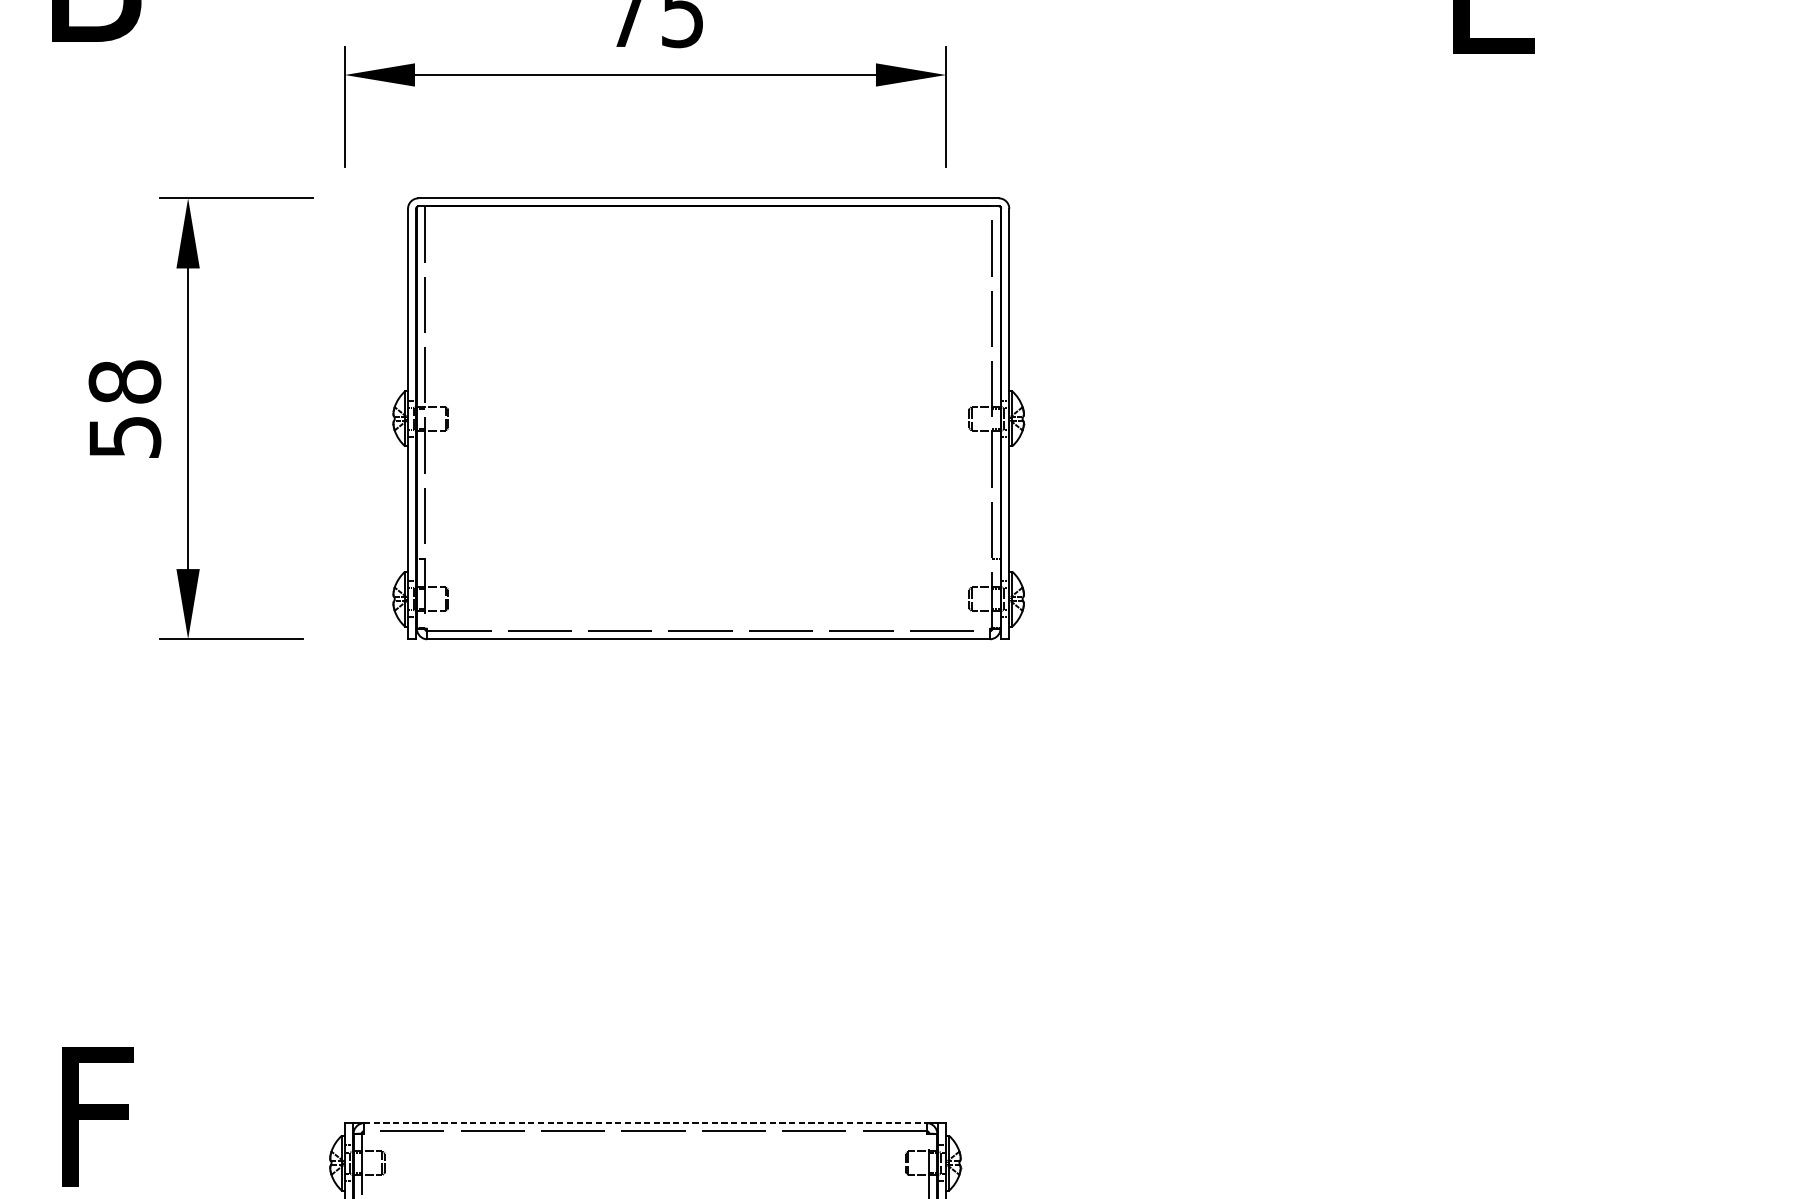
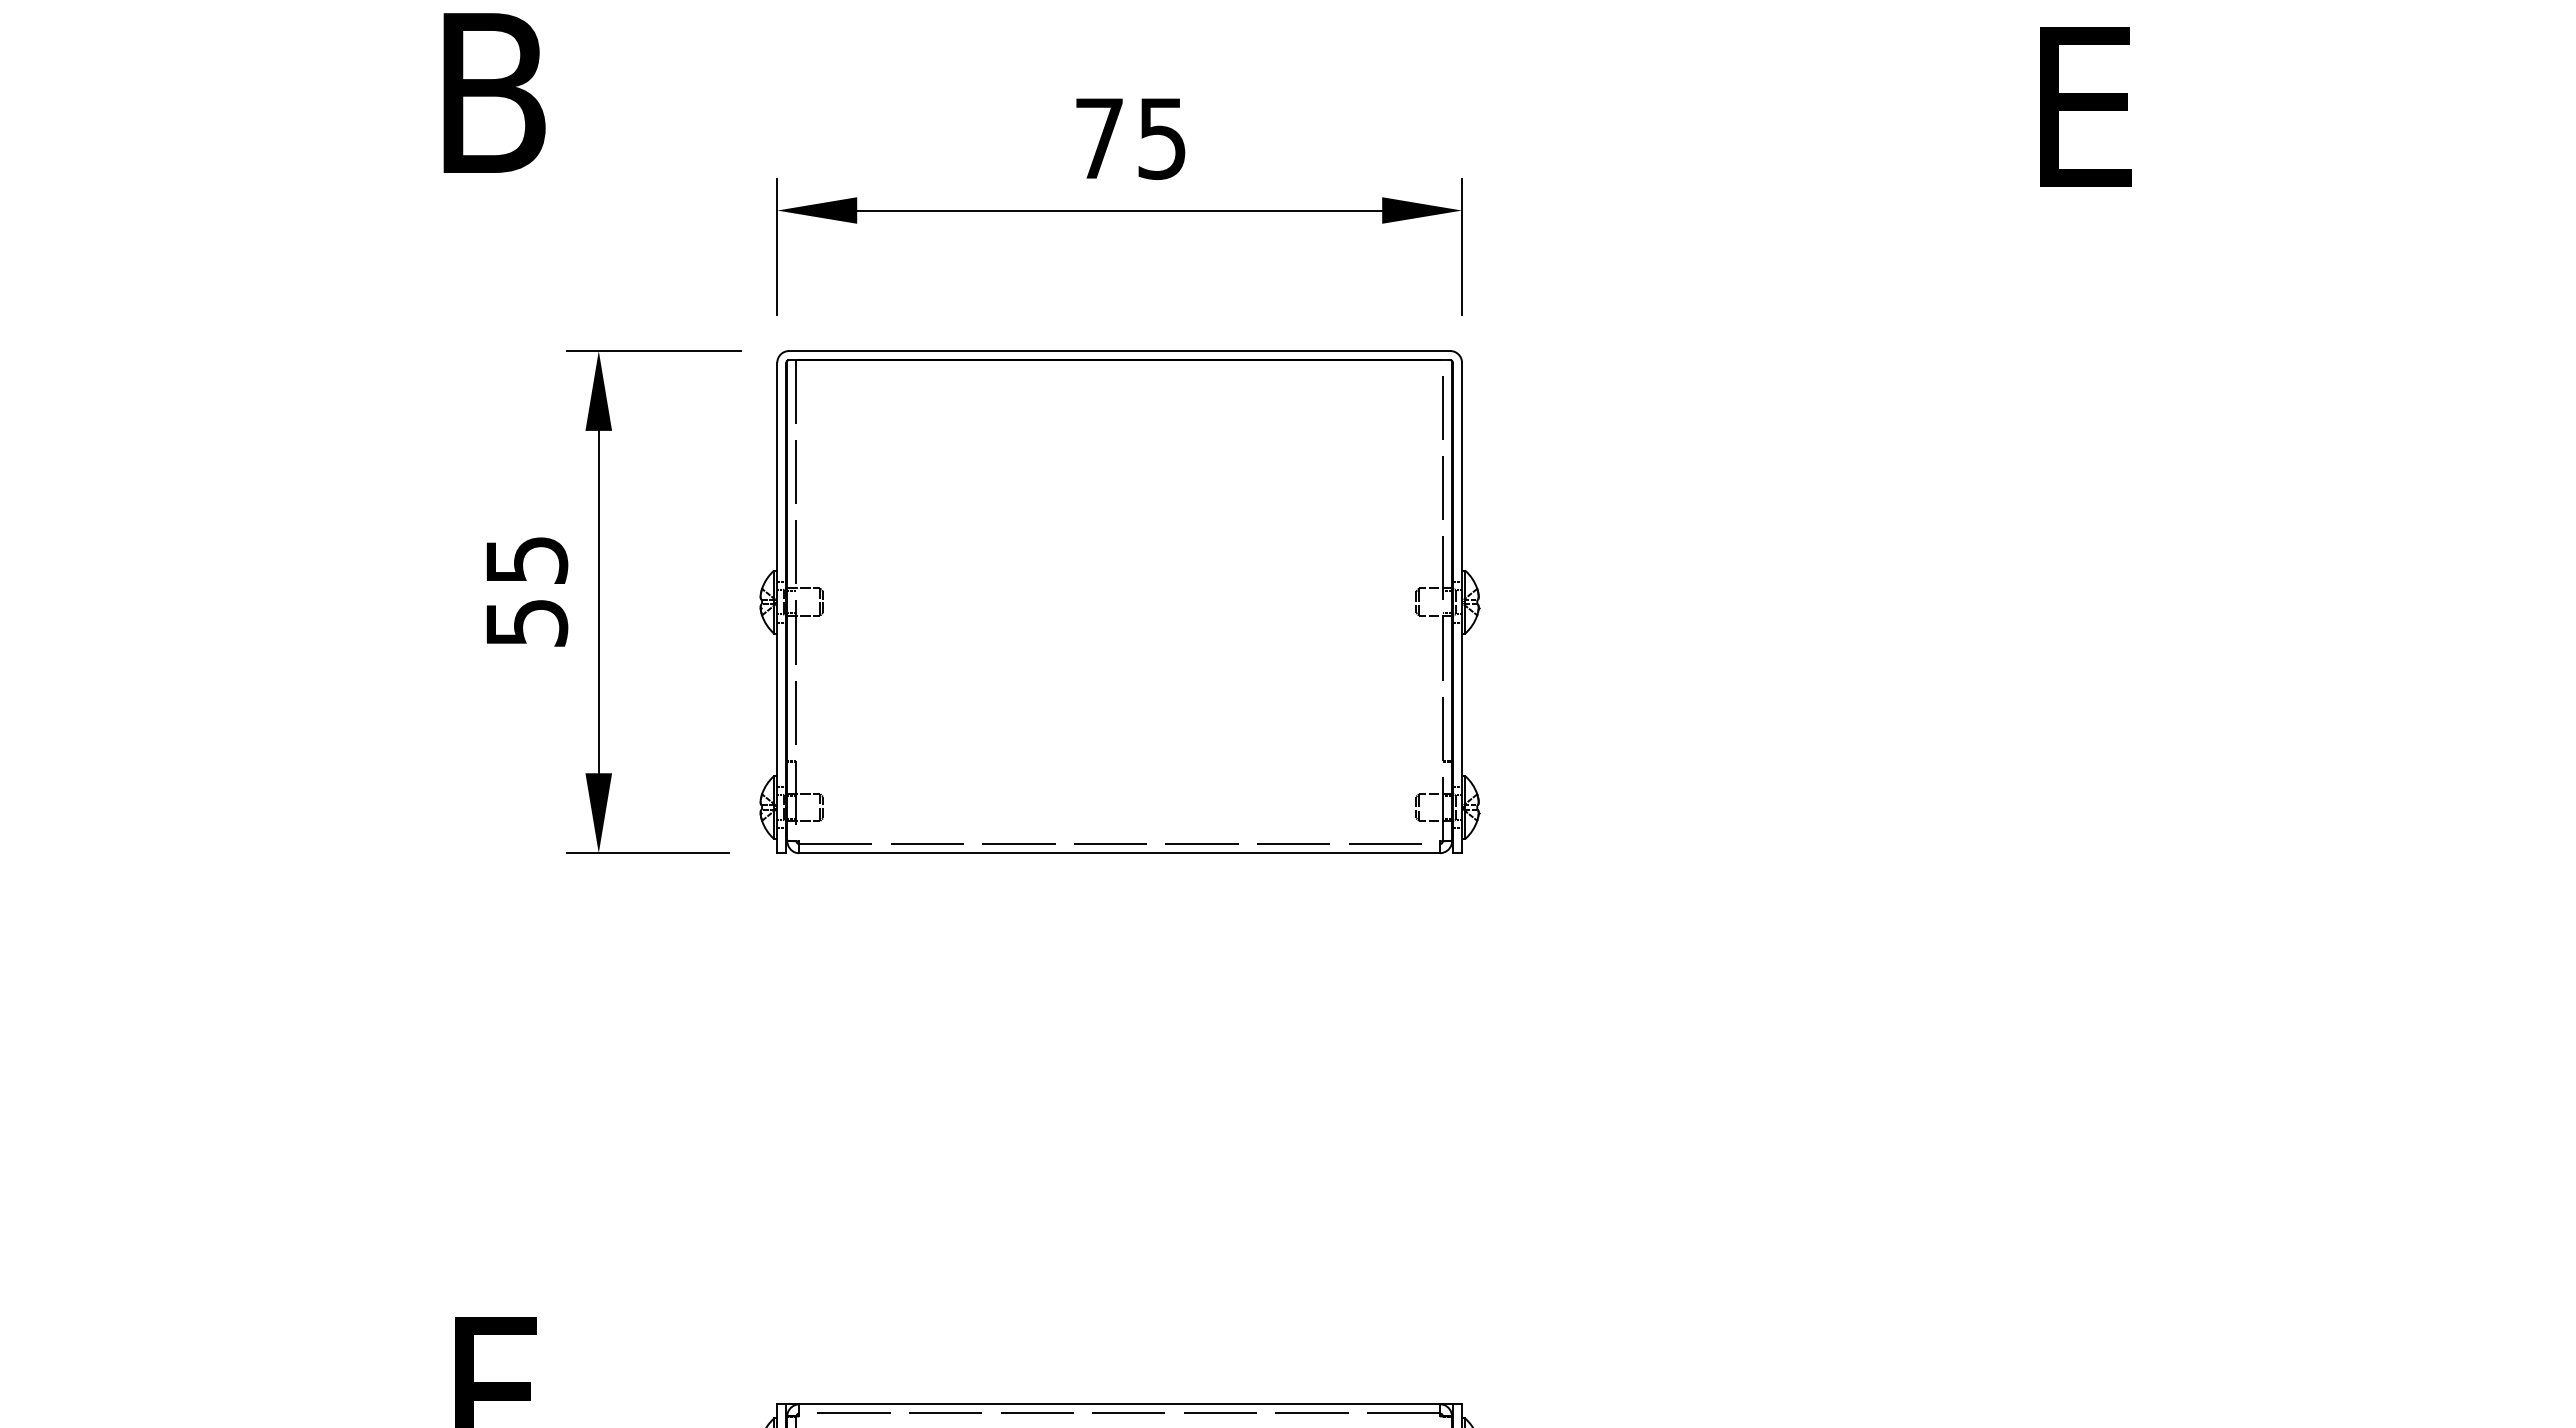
text: (124, 381) -> (526, 559), 58 -> 55
part: (708, 419) -> (1119, 602), moved
line: (646, 1123) -> (1120, 1404), dashed -> solid

